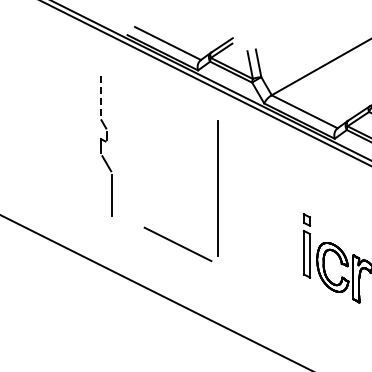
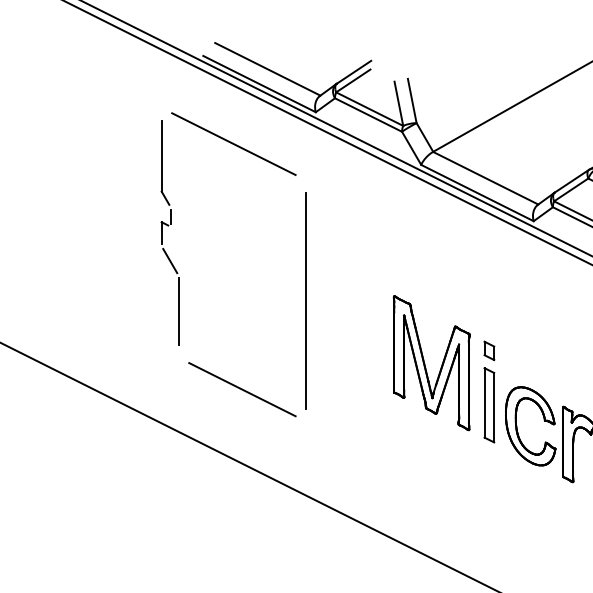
line: (146, 90) -> (233, 144), added
line: (101, 98) -> (161, 156), dashed -> solid
part: (217, 191) -> (305, 305), moved
part: (270, 227) -> (431, 362), added

